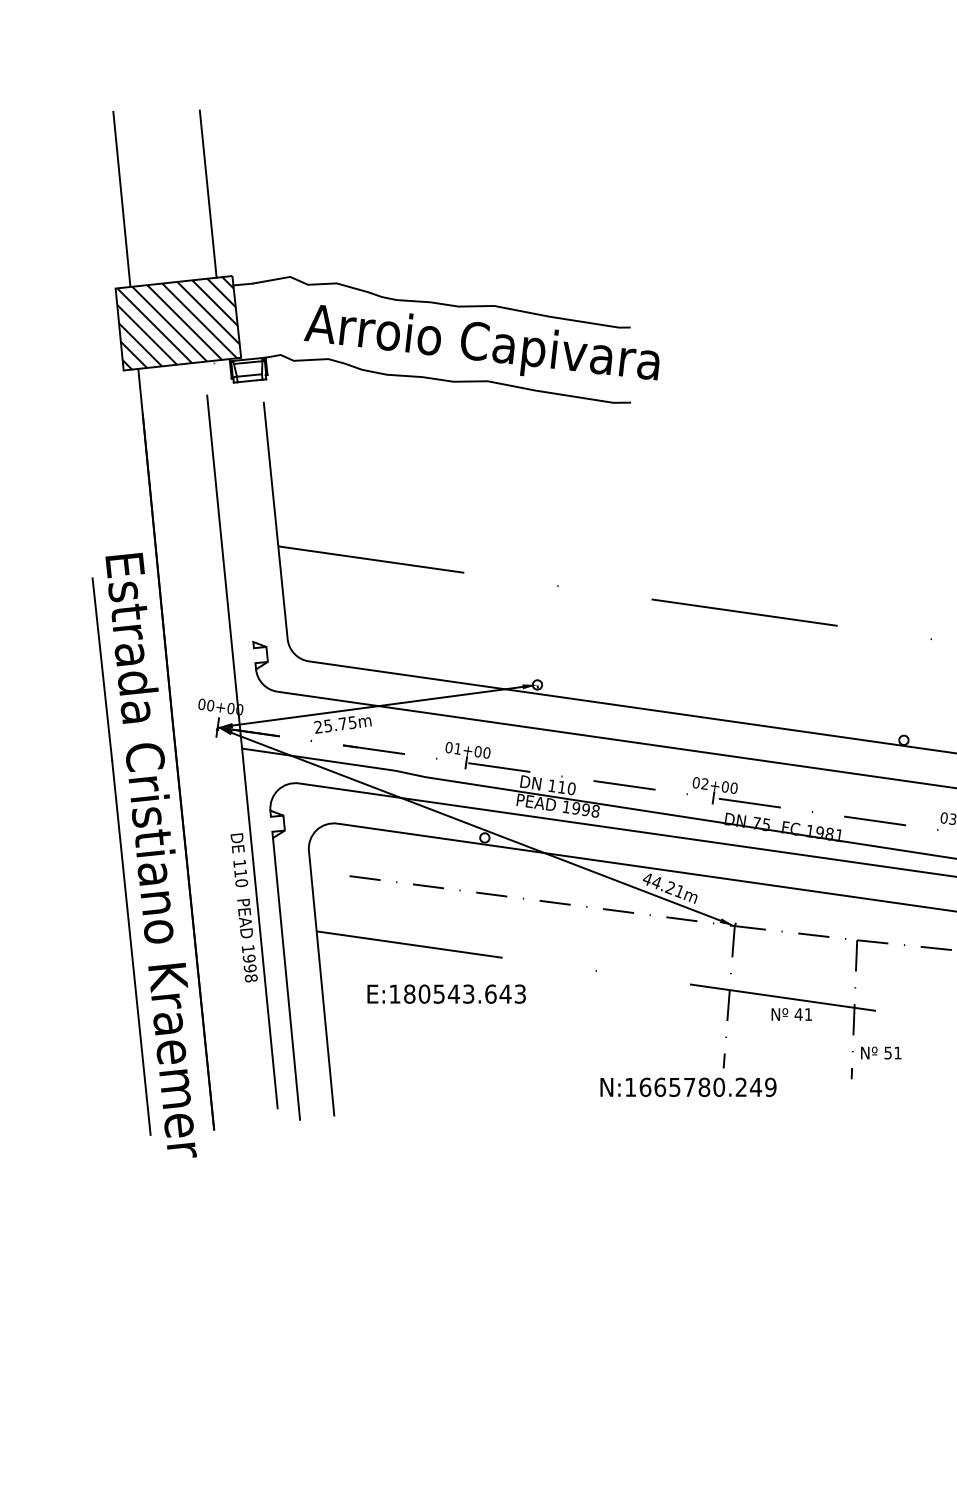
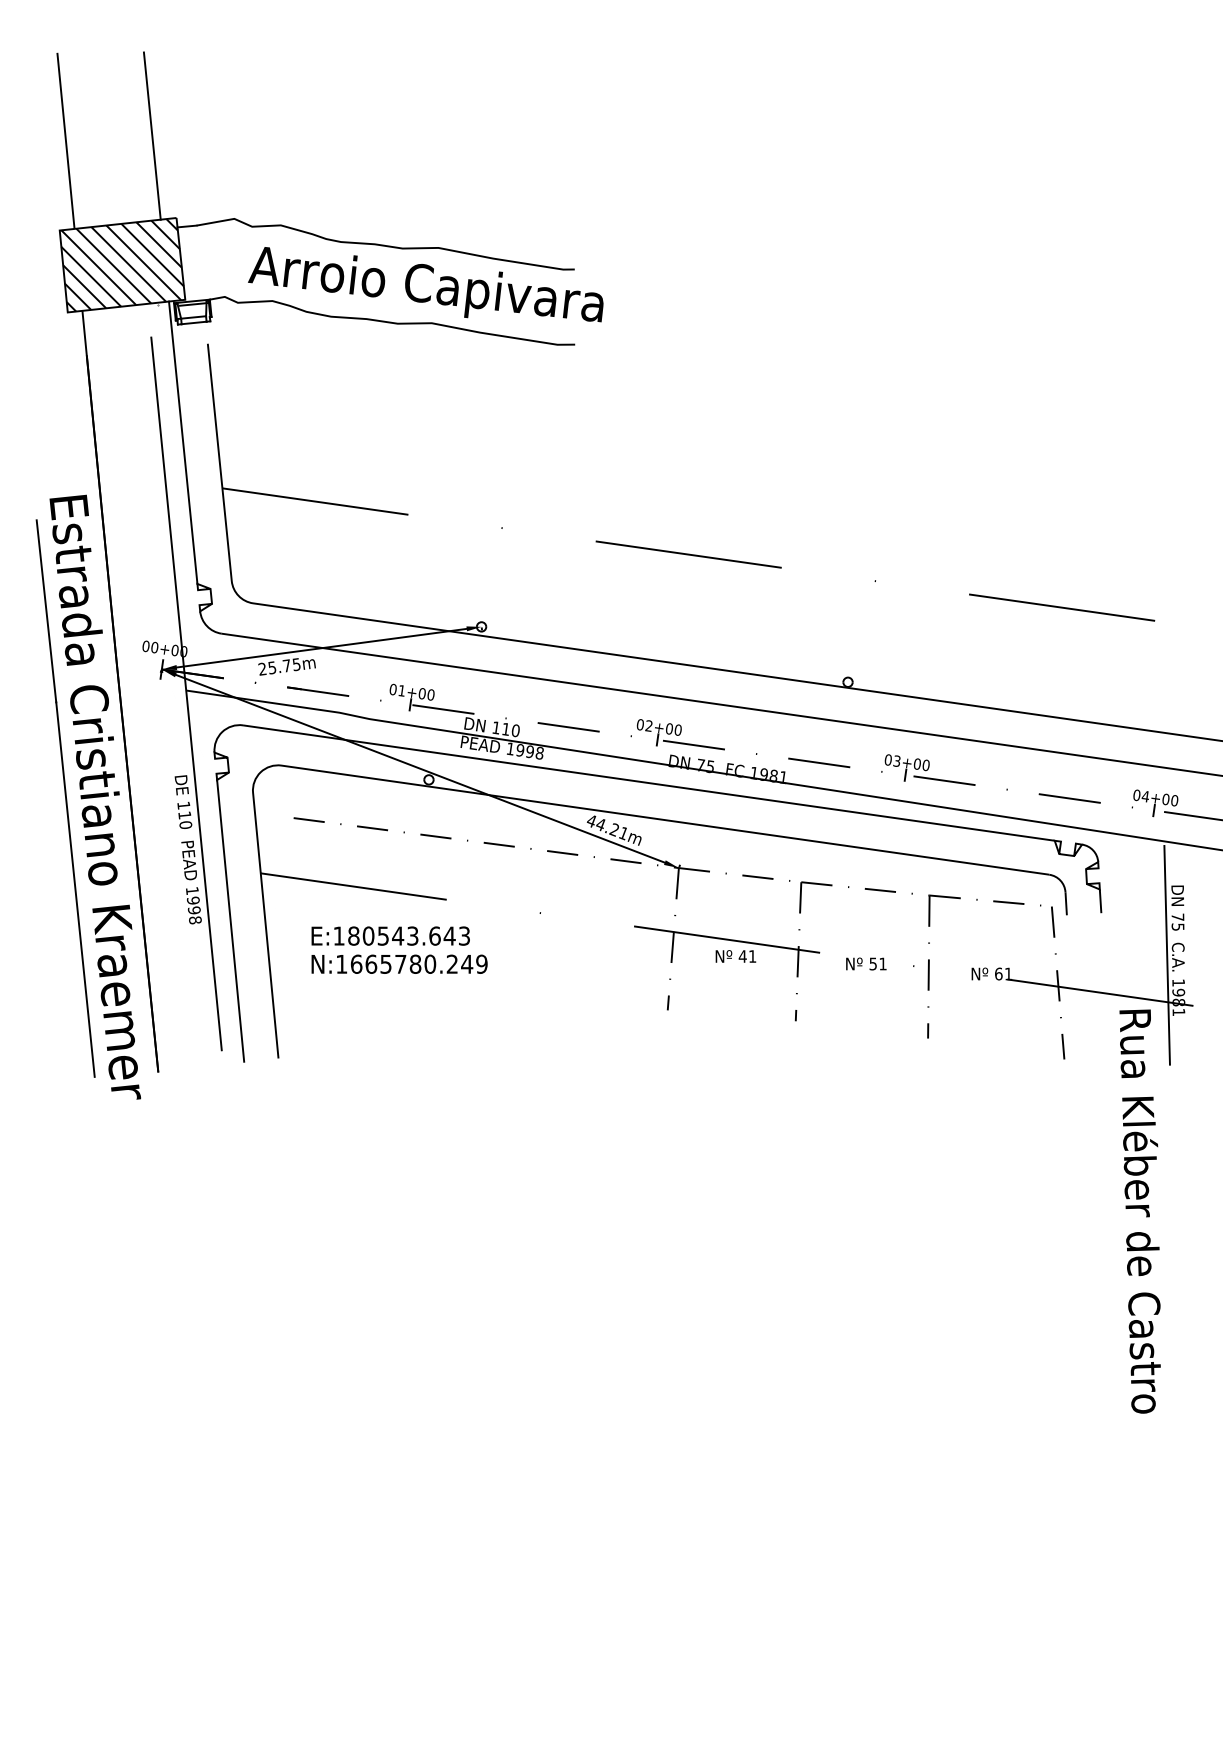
line: (239, 500) -> (183, 442), added
text: (881, 1052) -> (866, 963), moved
text: (688, 1086) -> (399, 963), moved

